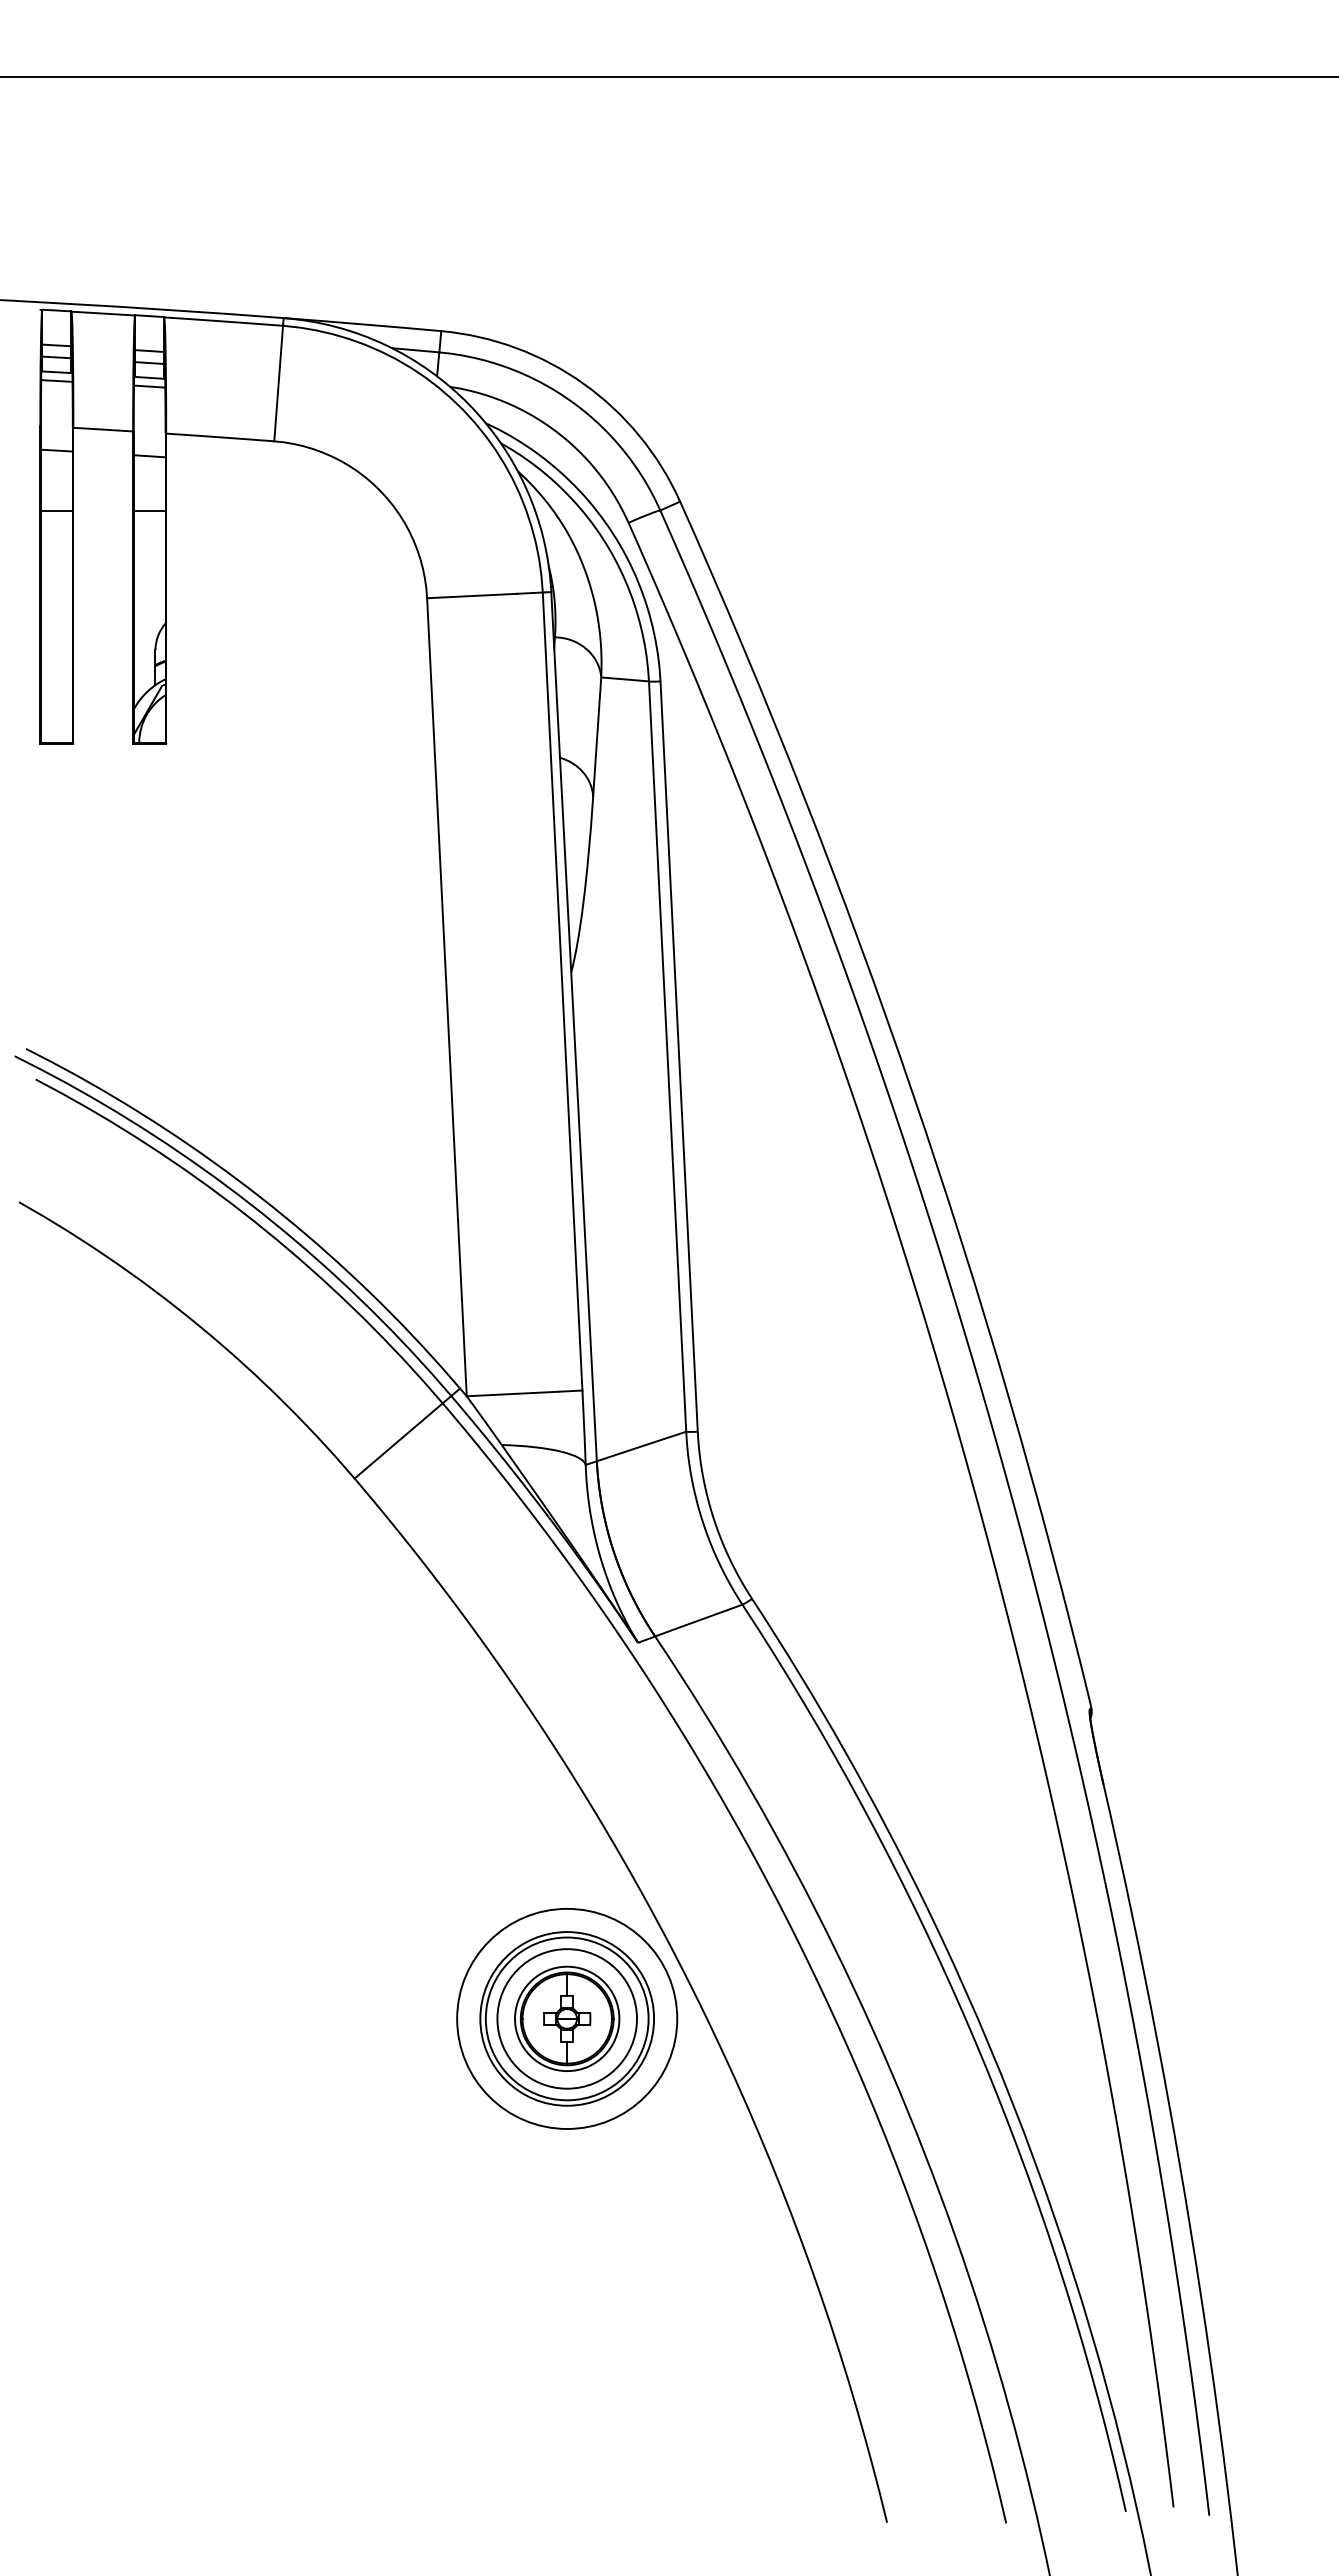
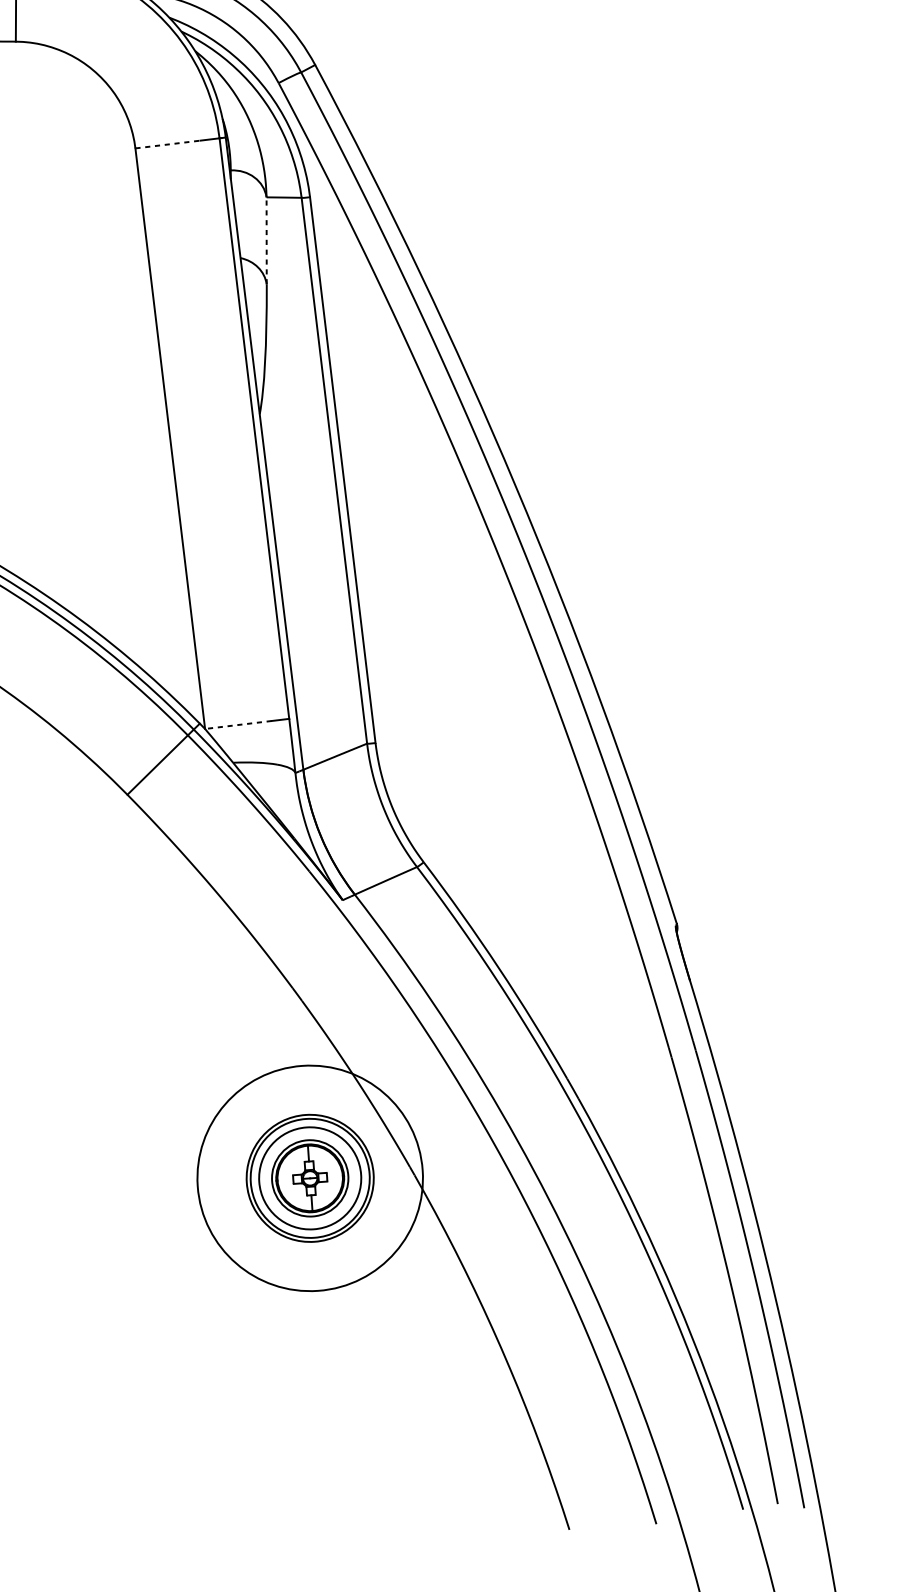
line: (471, 596) -> (167, 144), solid -> dashed
line: (597, 736) -> (266, 240), solid -> dashed
line: (512, 1394) -> (238, 725), solid -> dashed
circle: (567, 2018) -> (310, 1178), size x1.4

